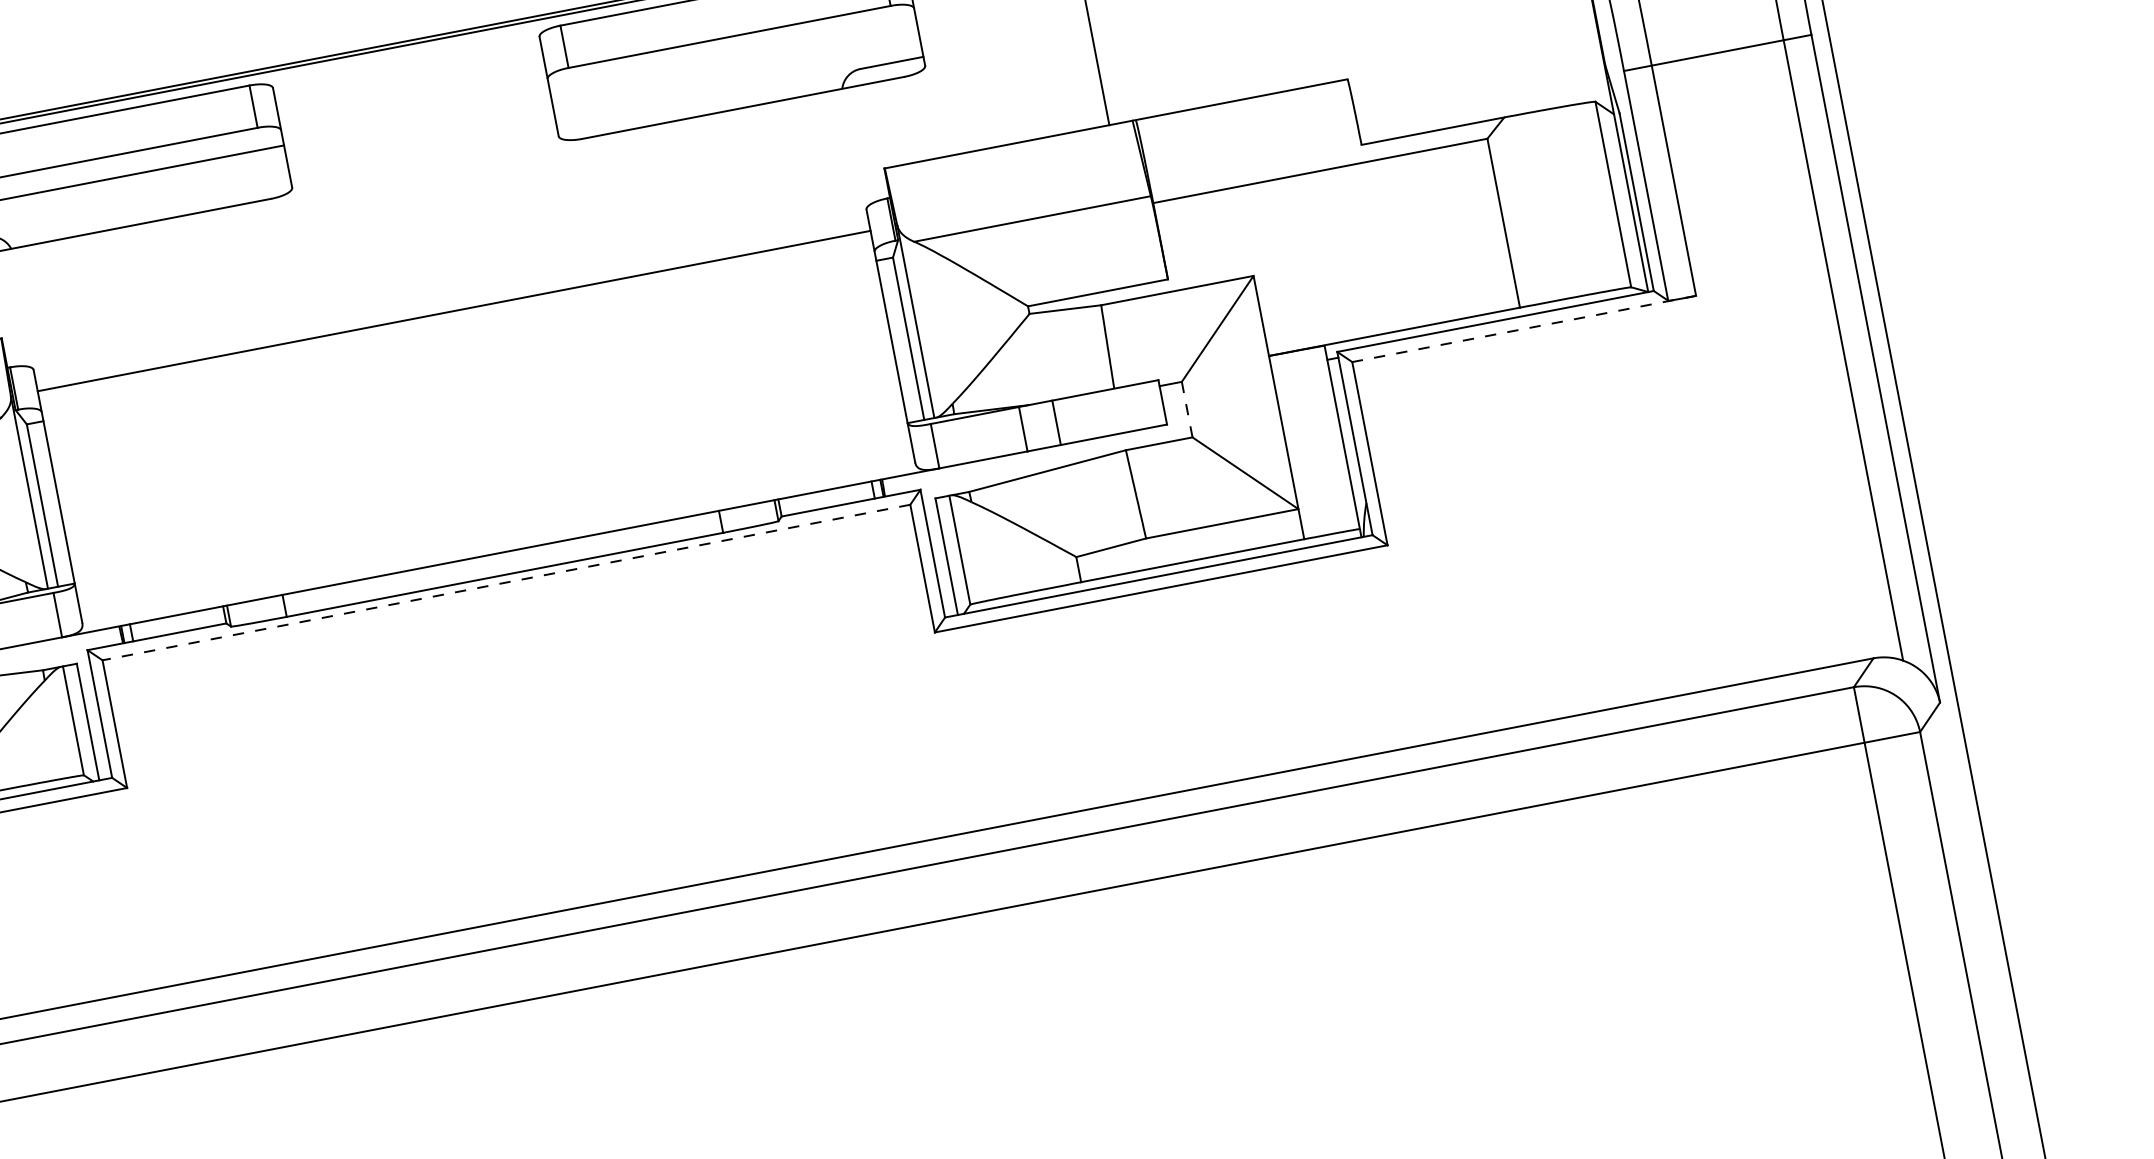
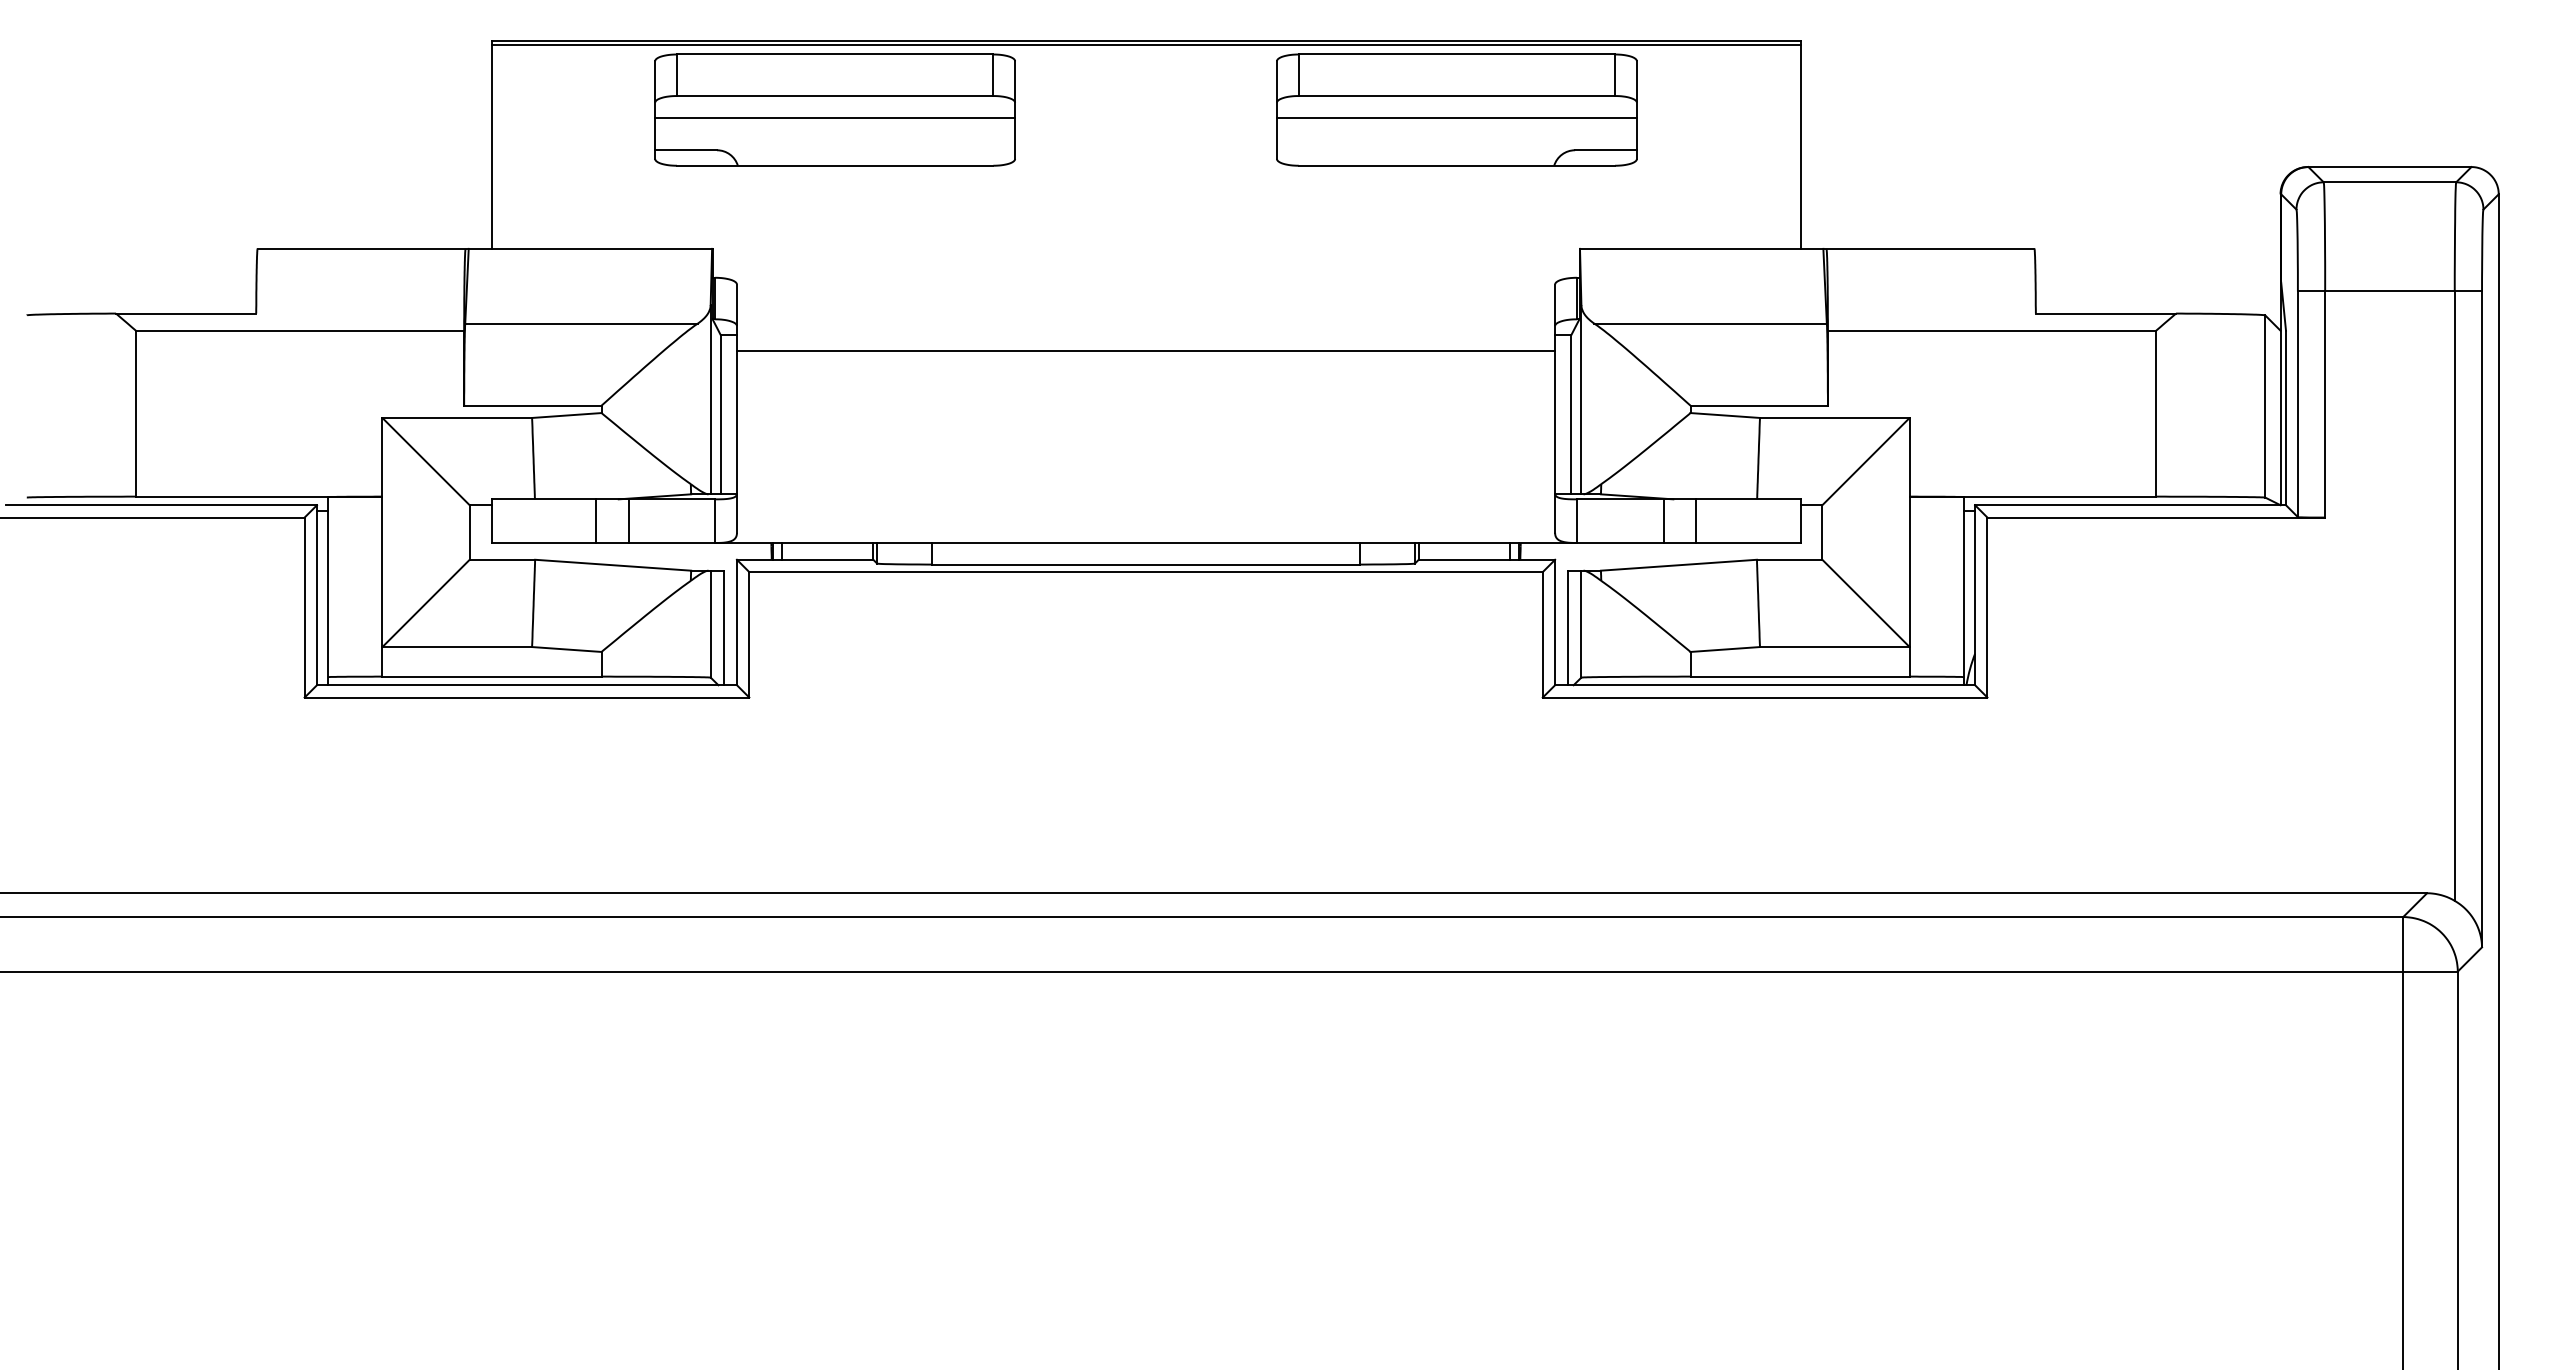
line: (733, 58) -> (1456, 117), added
line: (453, 311) -> (1145, 351), moved
line: (1524, 328) -> (2156, 517), dashed -> solid
line: (1187, 410) -> (1822, 533), dashed -> solid
line: (506, 582) -> (1146, 572), dashed -> solid

